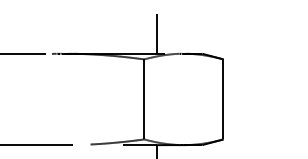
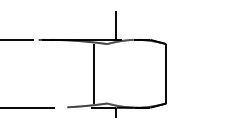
line: (144, 99) -> (94, 73), moved

